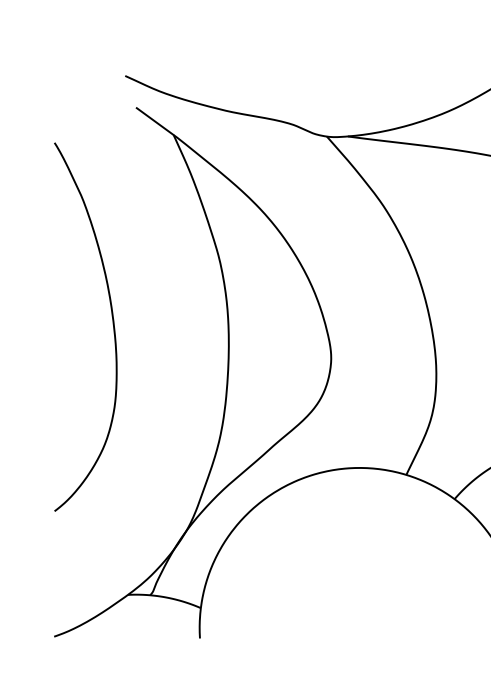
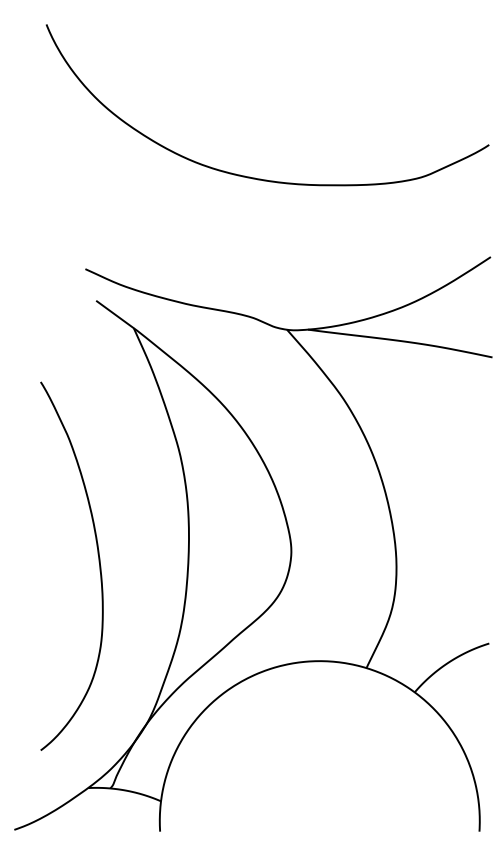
curve: (112, 323) -> (98, 562), moved

